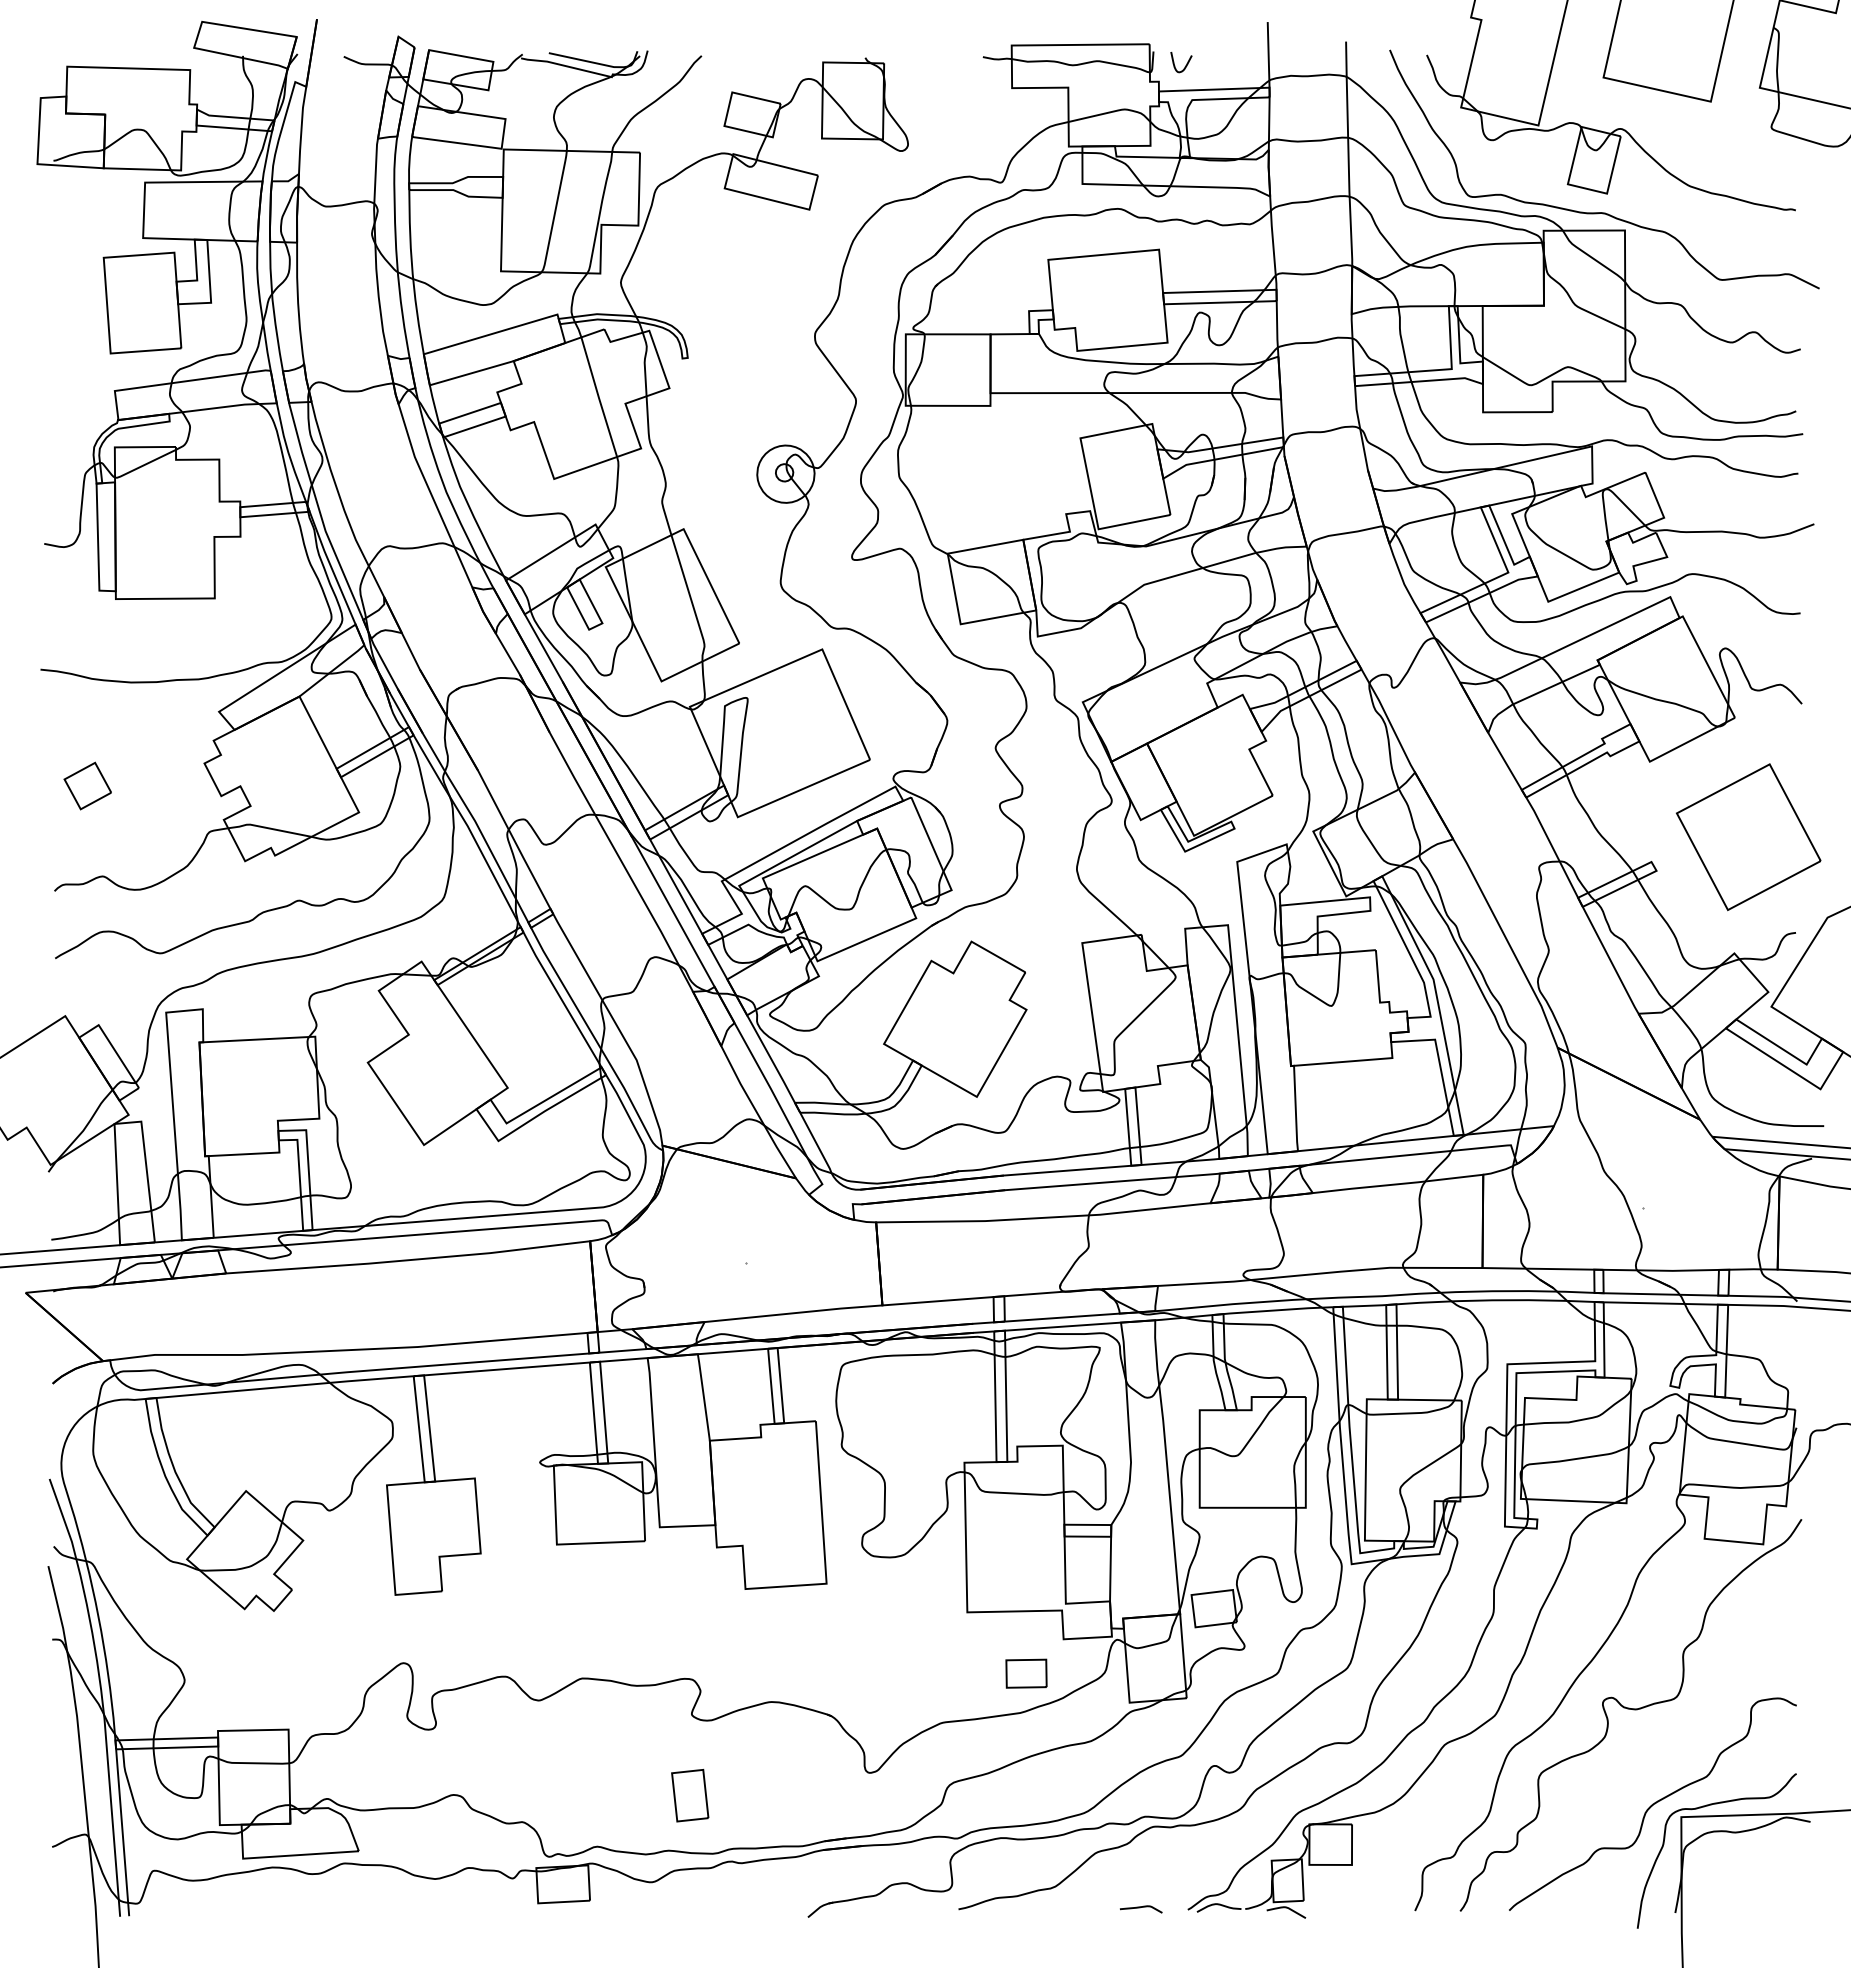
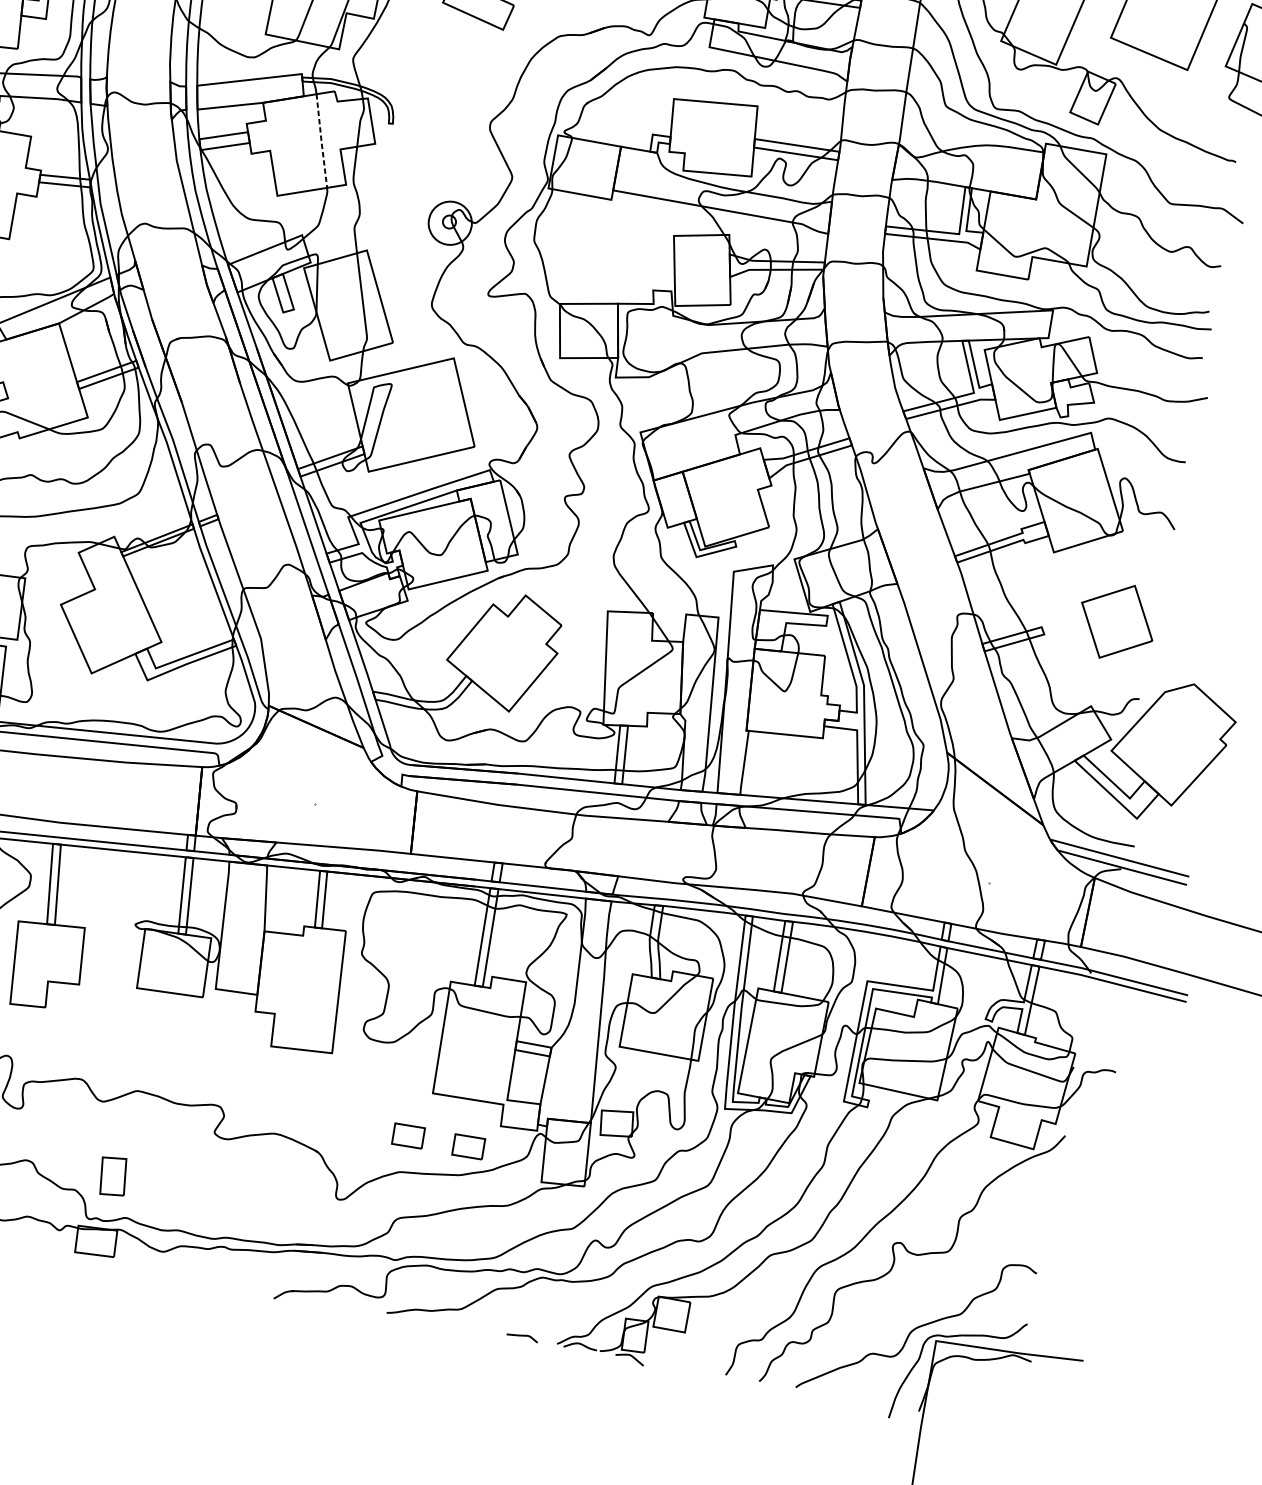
line: (599, 398) -> (321, 142), solid -> dashed
part: (1748, 837) -> (1117, 621), size x0.7
part: (945, 1673) -> (408, 1135), added
part: (690, 1795) -> (113, 1176), moved

